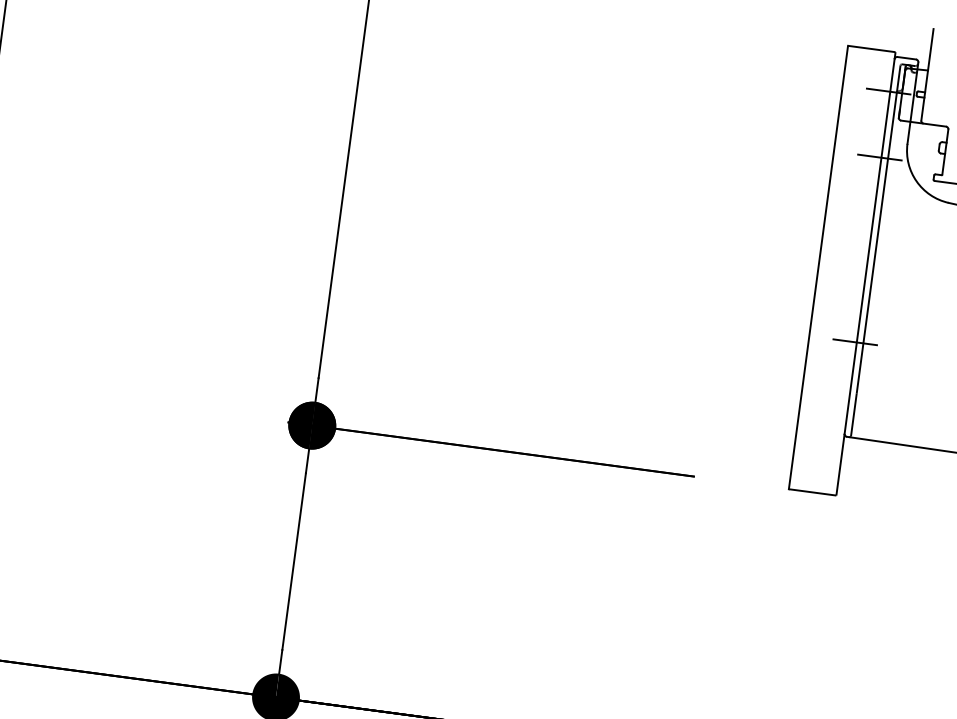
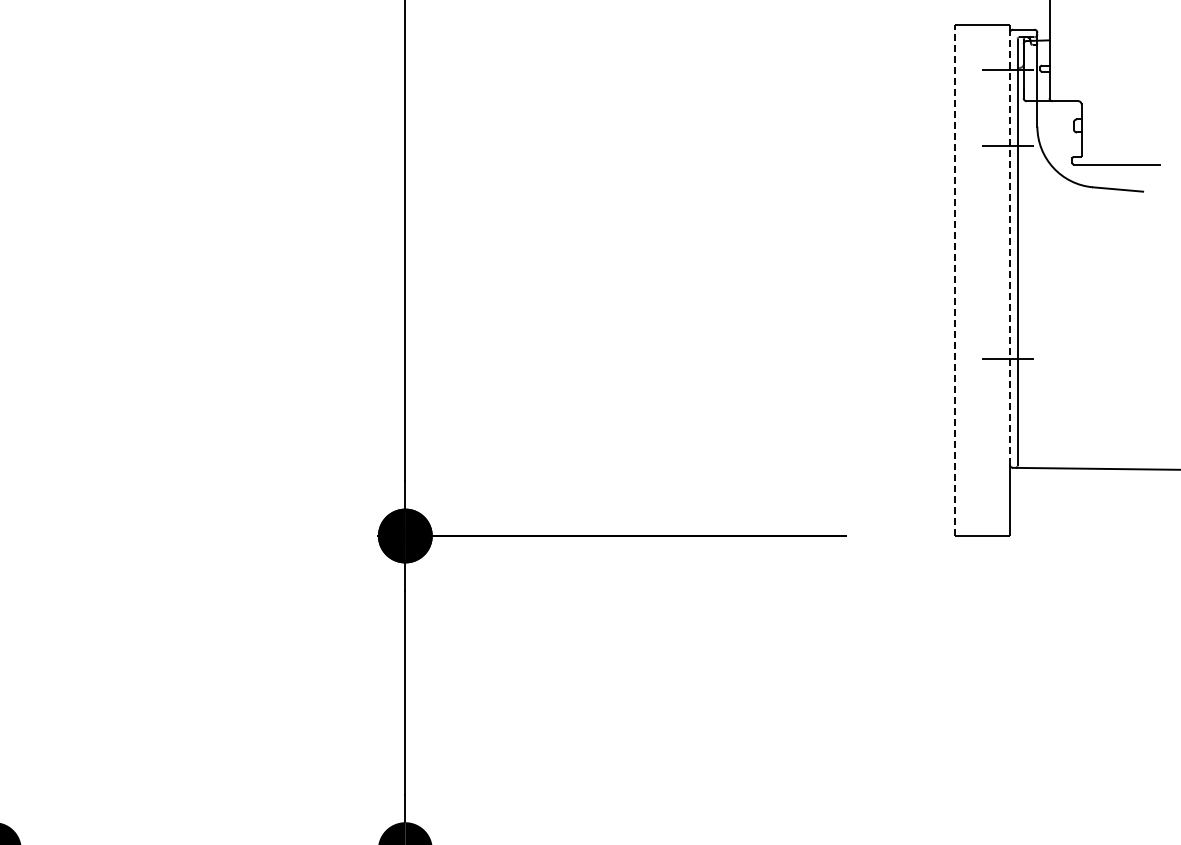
line: (869, 246) -> (1009, 248), solid -> dashed
line: (818, 267) -> (955, 280), solid -> dashed

